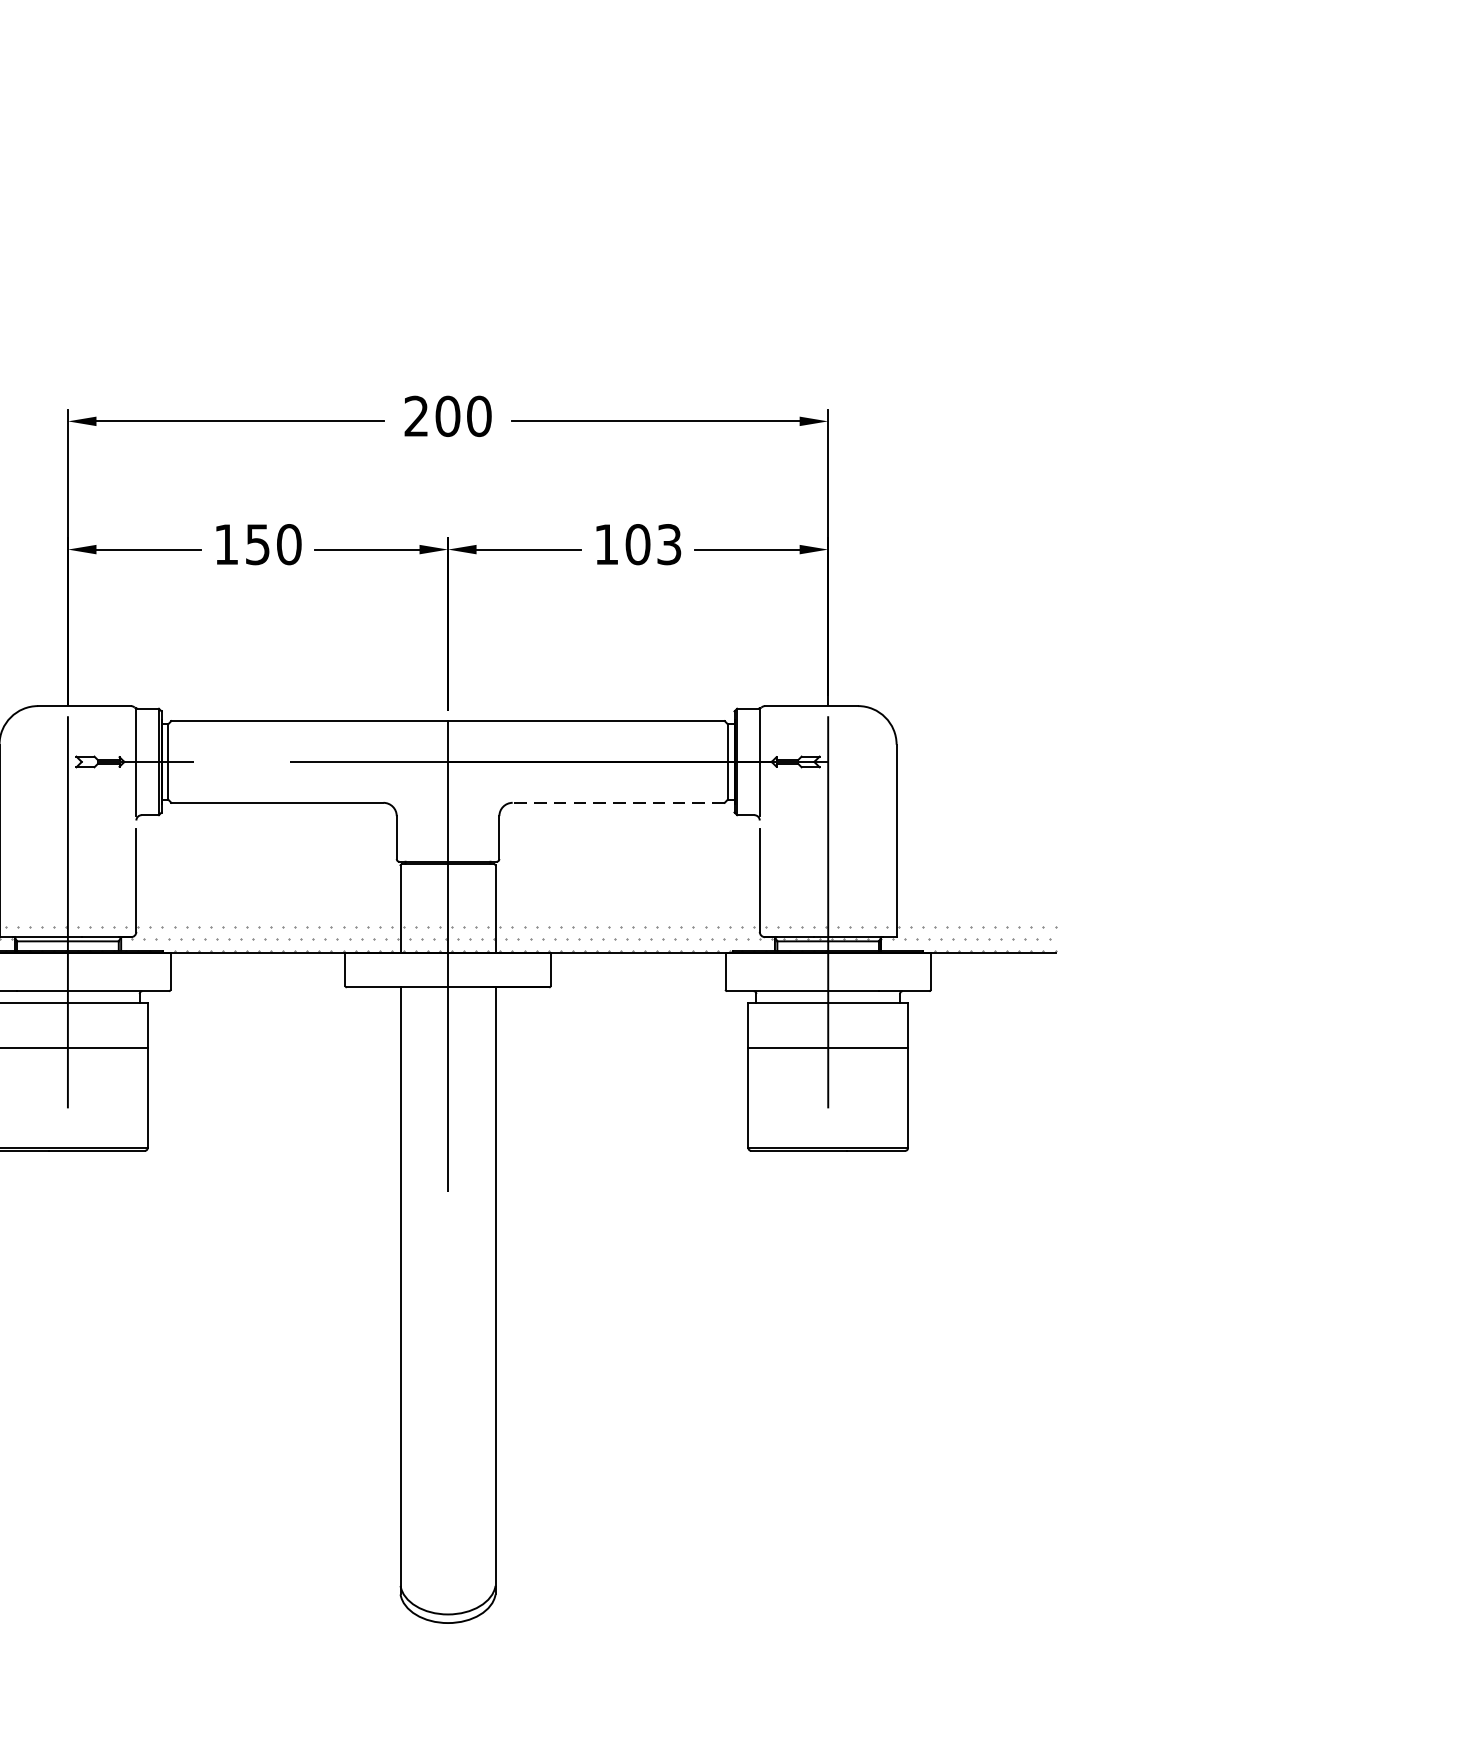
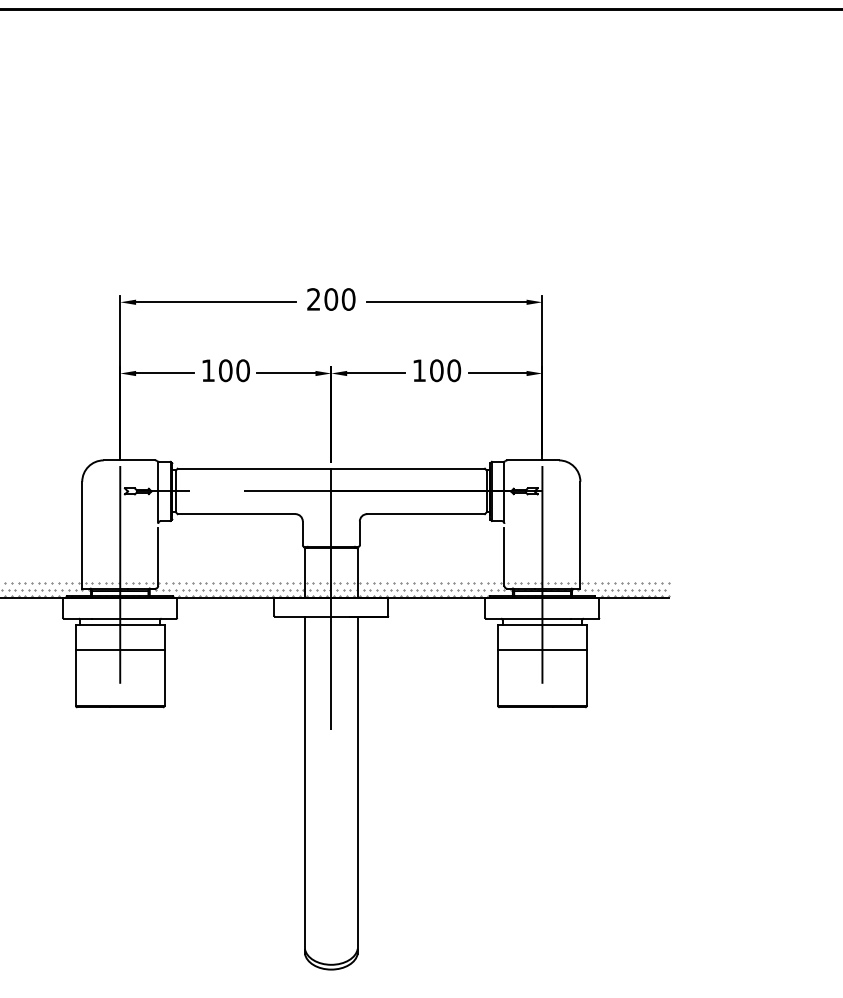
text: (257, 544) -> (225, 370), 150 -> 100
text: (669, 544) -> (454, 370), 103 -> 100
line: (619, 803) -> (426, 514), dashed -> solid

